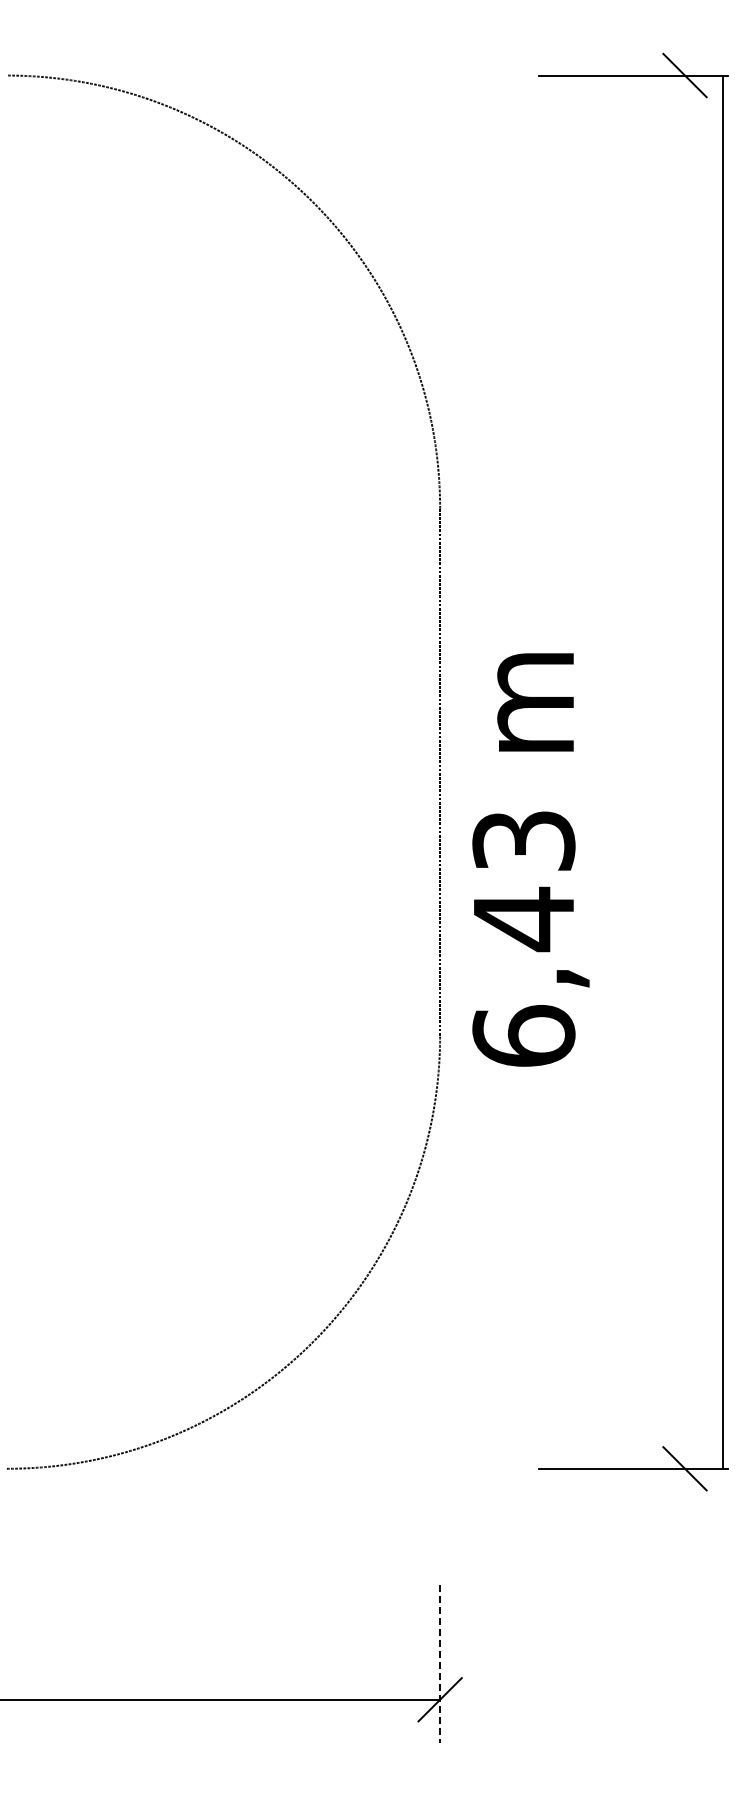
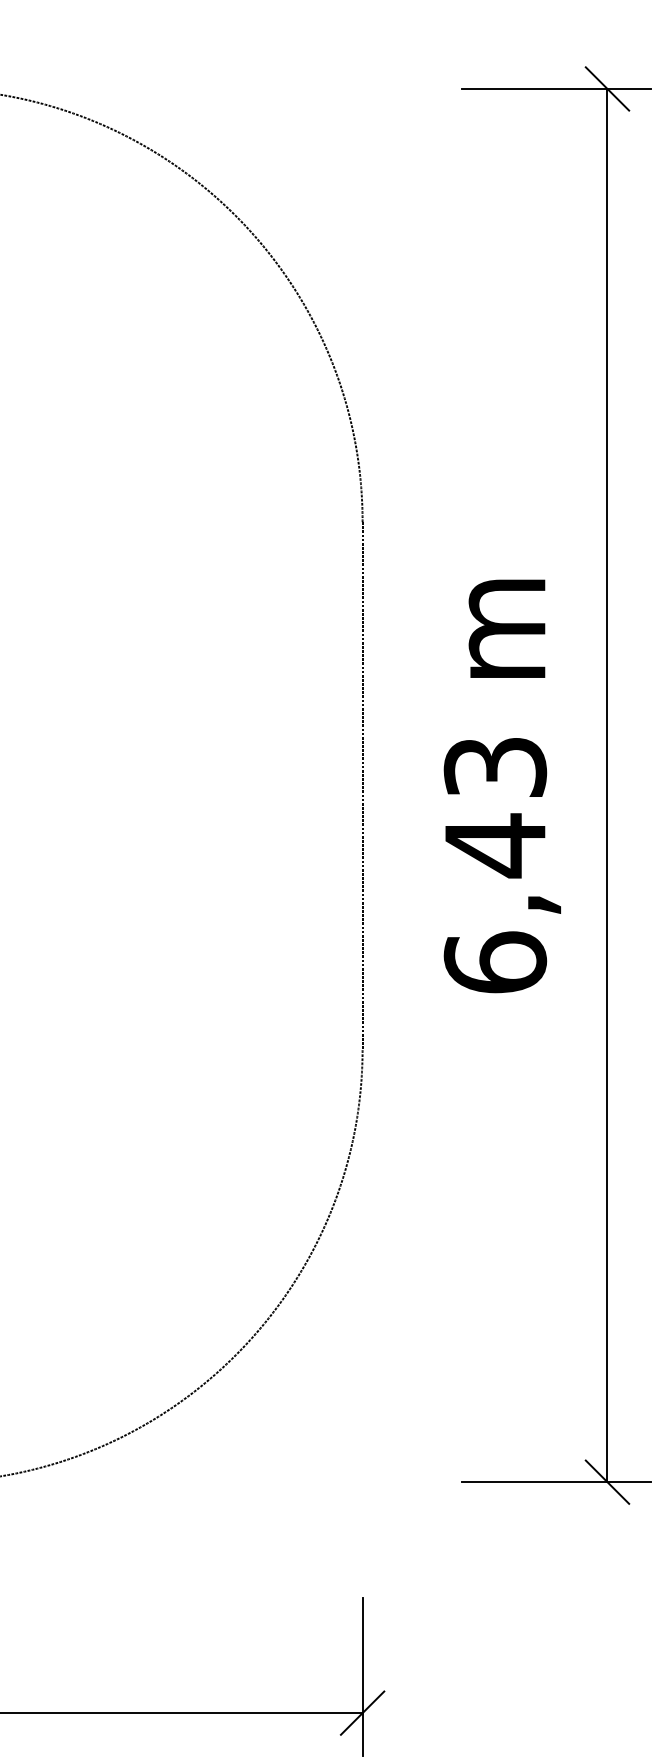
line: (723, 771) -> (607, 784), moved
text: (530, 859) -> (501, 785), moved
line: (440, 1664) -> (362, 1677), dashed -> solid

